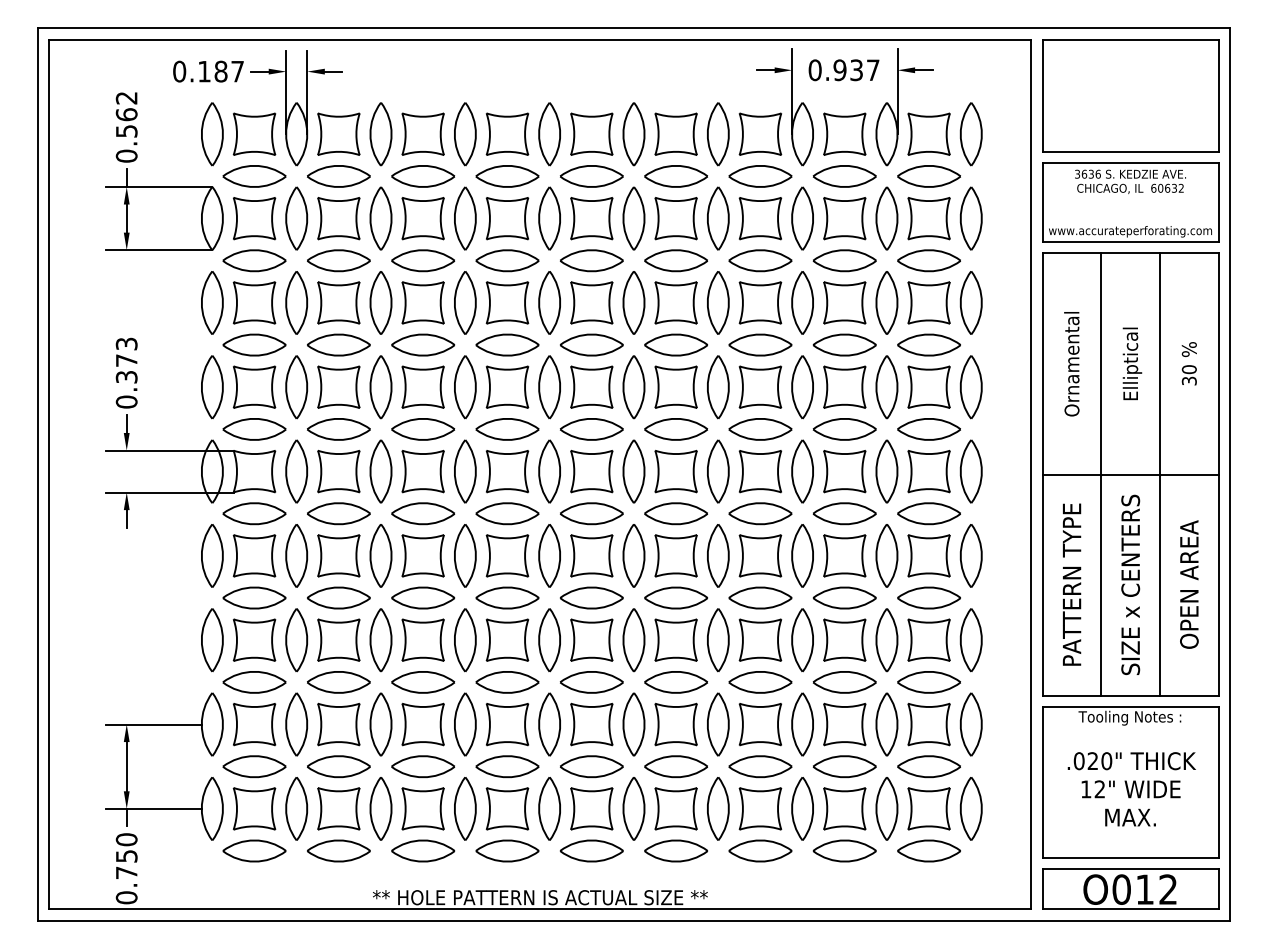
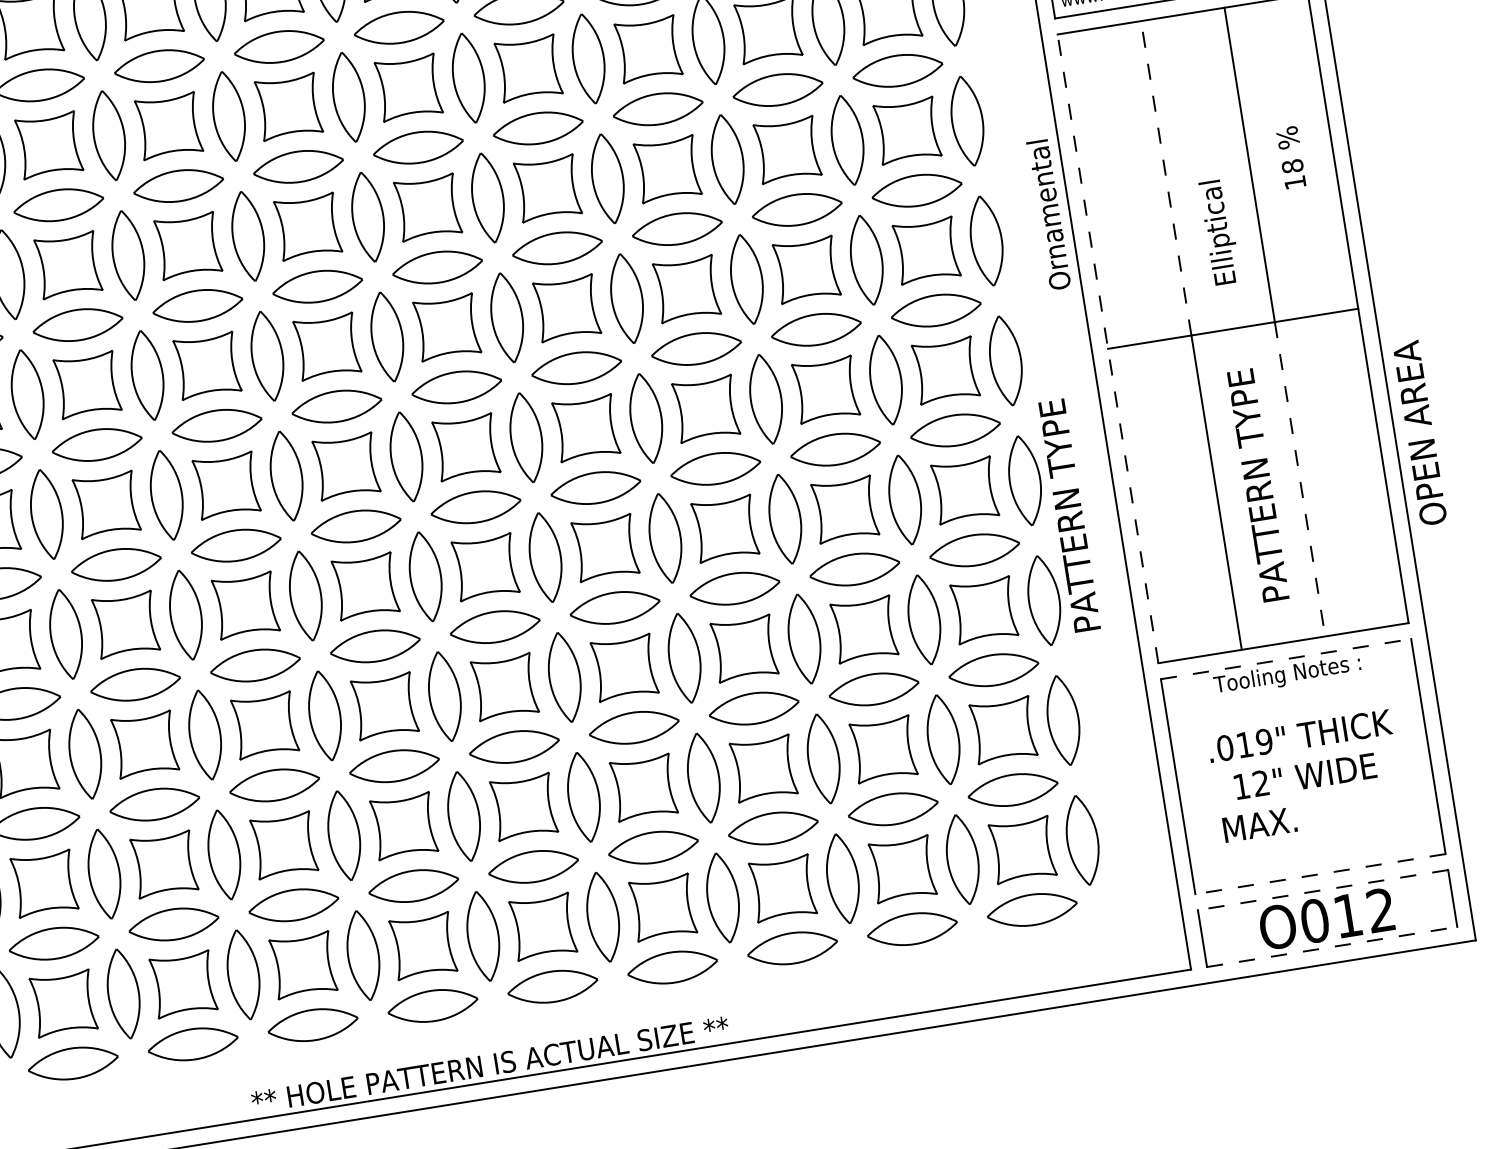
line: (1101, 363) -> (1166, 177), solid -> dashed
text: (1132, 363) -> (1220, 231), moved
text: (1071, 364) -> (1048, 215), moved
text: (1188, 375) -> (1292, 174), 30 -> 18
line: (1042, 474) -> (1107, 348), solid -> dashed
text: (1072, 584) -> (1070, 515), moved
text: (1130, 584) -> (1257, 485), SIZE x CENTERS -> PATTERN TYPE
text: (1189, 584) -> (1420, 432), moved
line: (1160, 585) -> (1300, 479), solid -> dashed
line: (1131, 706) -> (1287, 658), solid -> dashed
text: (1099, 761) -> (1254, 743), .020" -> .019"
text: (1130, 817) -> (1259, 824), moved
line: (1130, 858) -> (1320, 874), solid -> dashed
line: (1130, 869) -> (1322, 890), solid -> dashed
line: (1131, 909) -> (1333, 947), solid -> dashed

